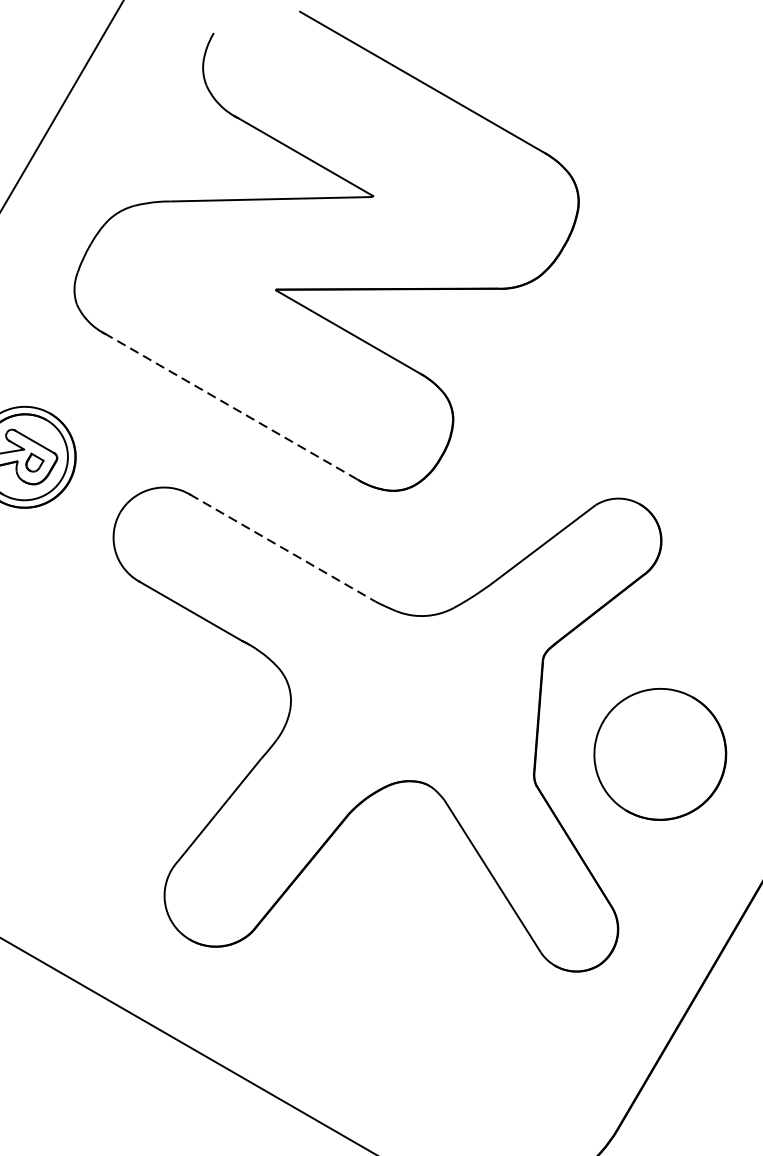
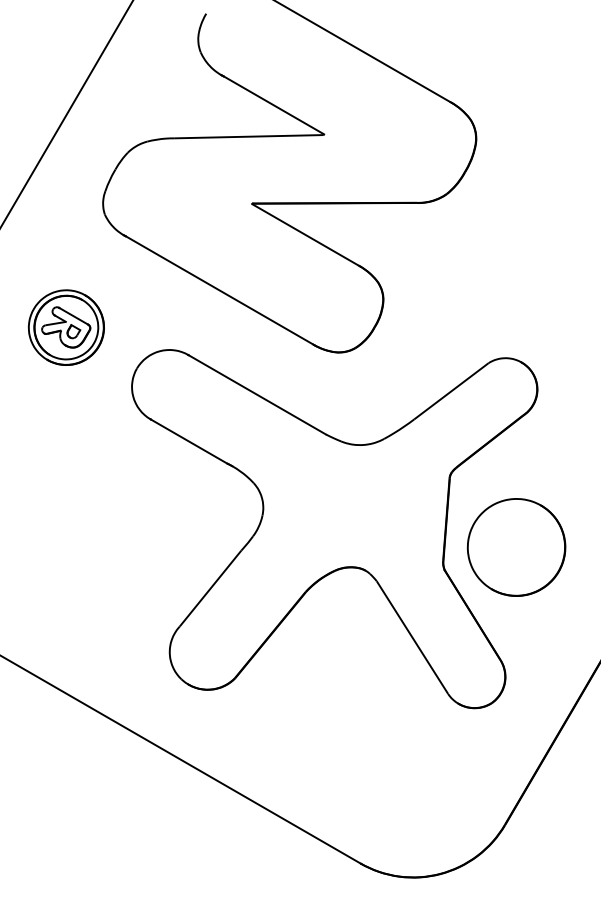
line: (230, 407) -> (218, 290), dashed -> solid
line: (283, 549) -> (257, 395), dashed -> solid
part: (660, 754) -> (516, 547), moved

